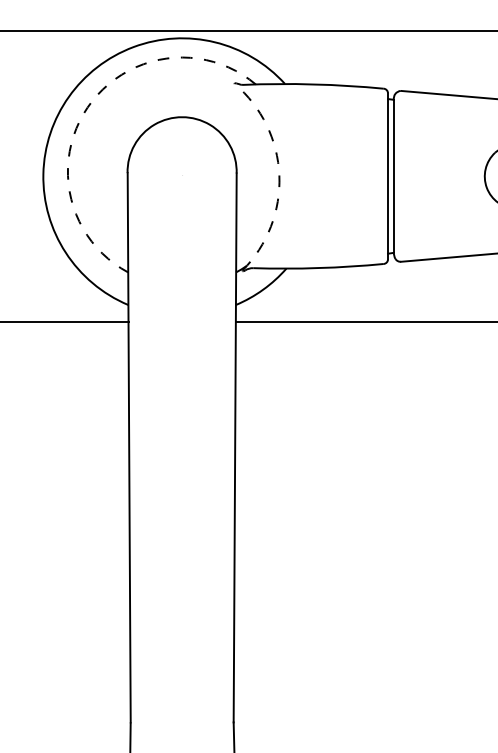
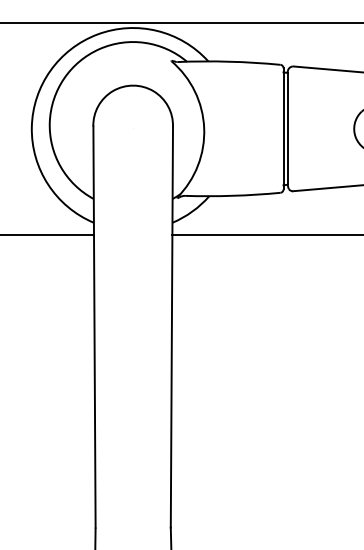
arc: (87, 107) -> (64, 78), dashed -> solid
arc: (279, 175) -> (204, 128), dashed -> solid

